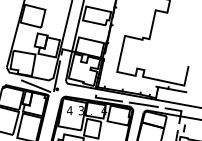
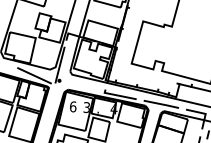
text: (69, 110) -> (72, 106), 4 -> 6

